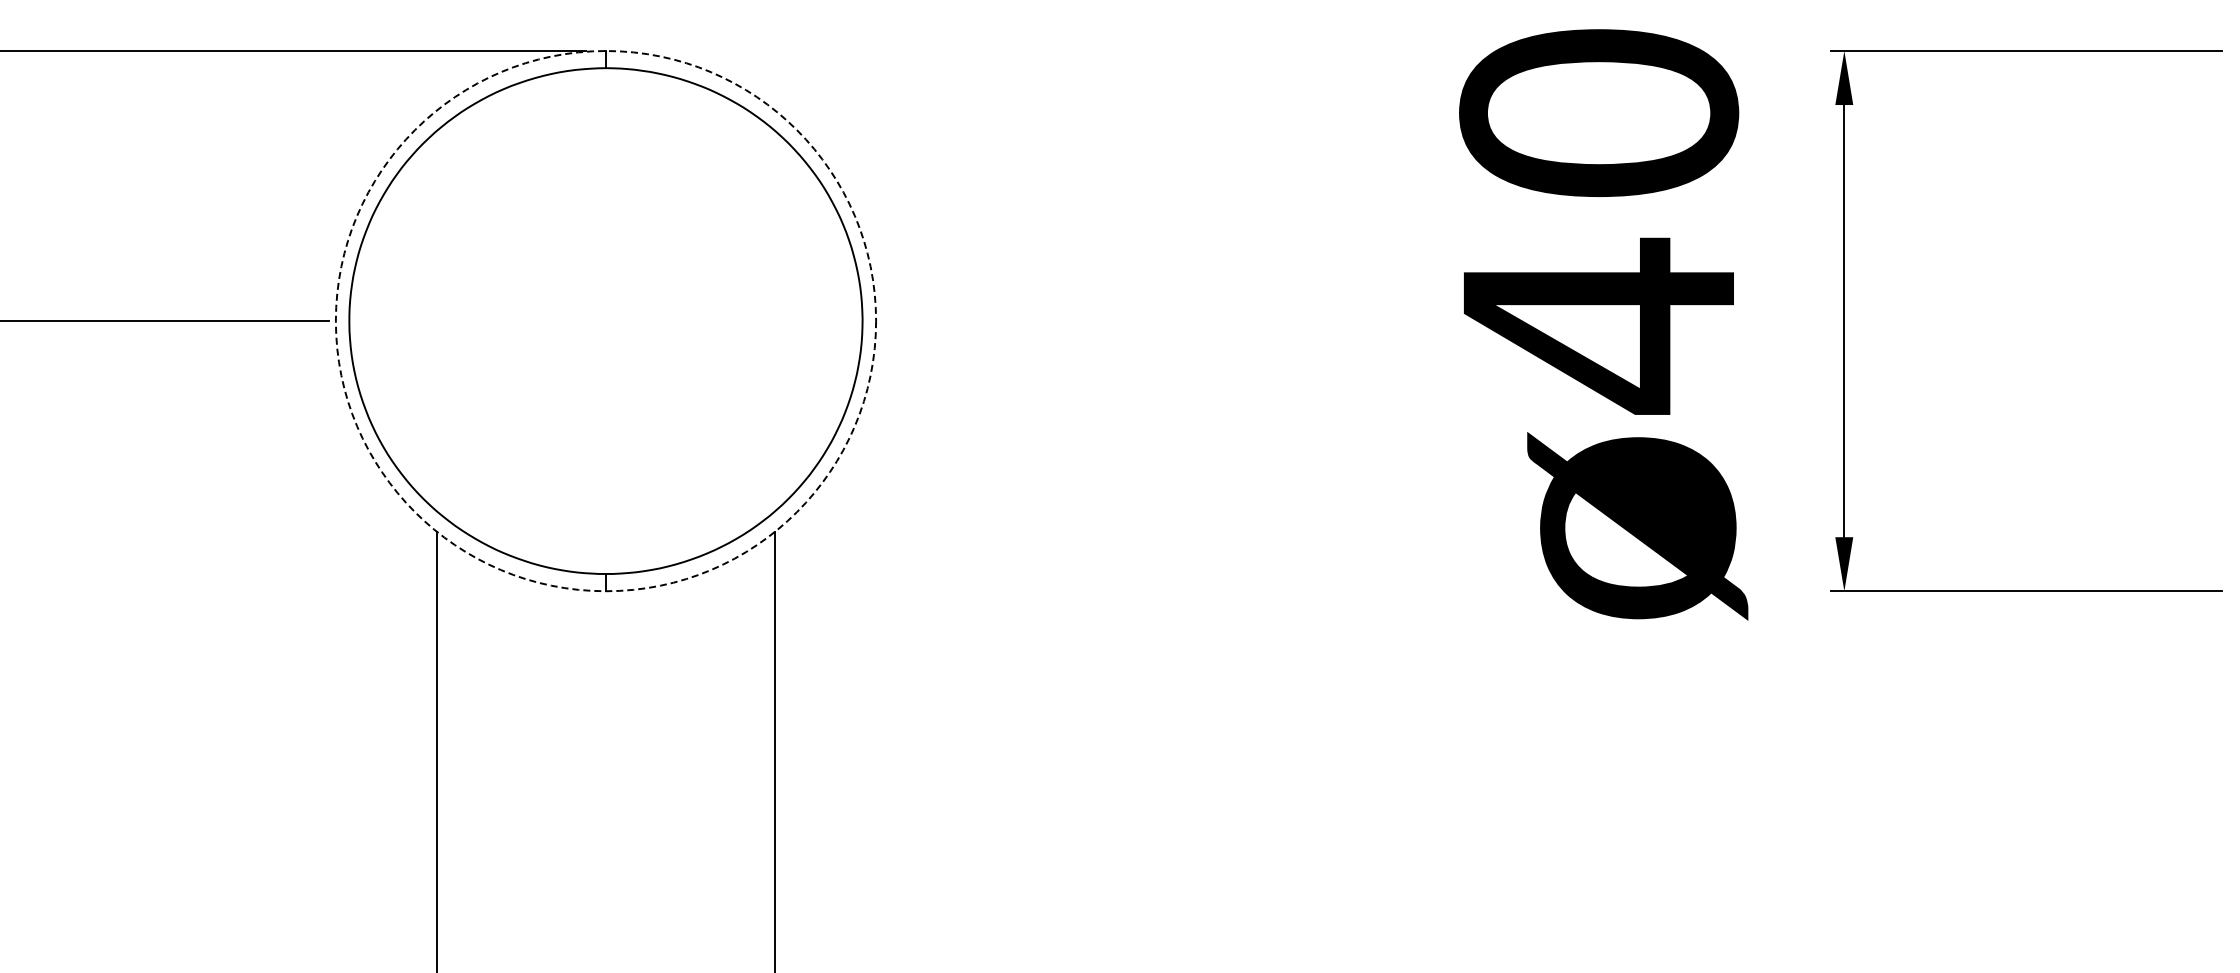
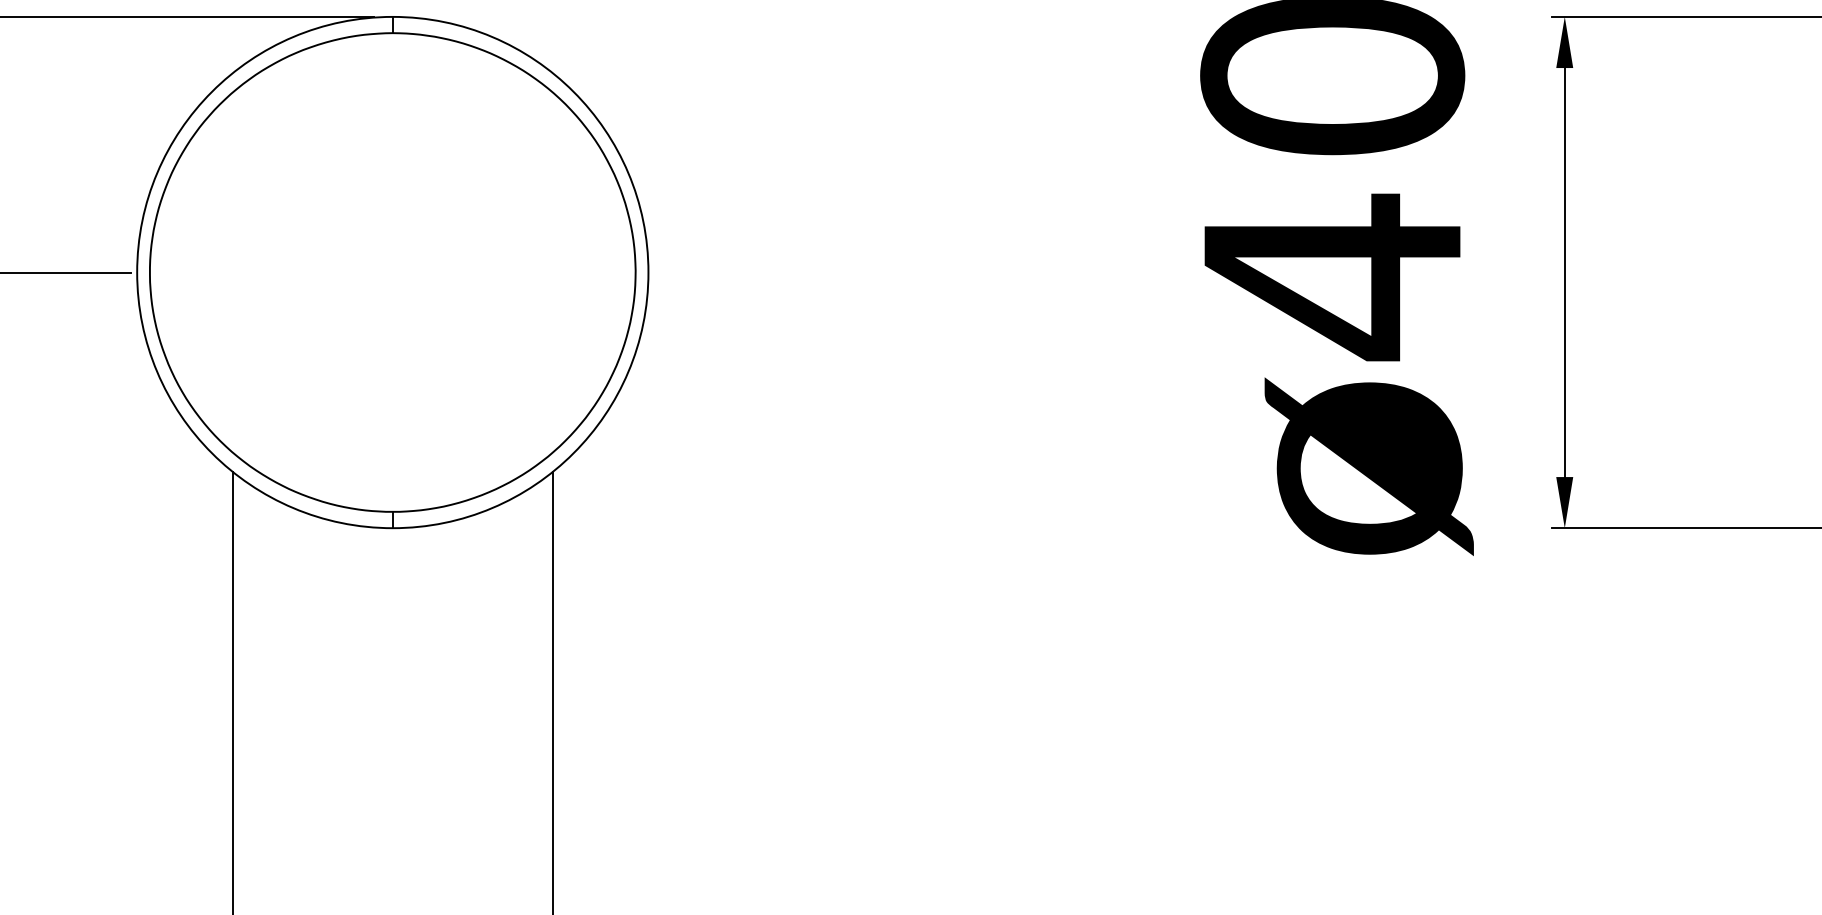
circle: (605, 321) -> (392, 272), dashed -> solid

